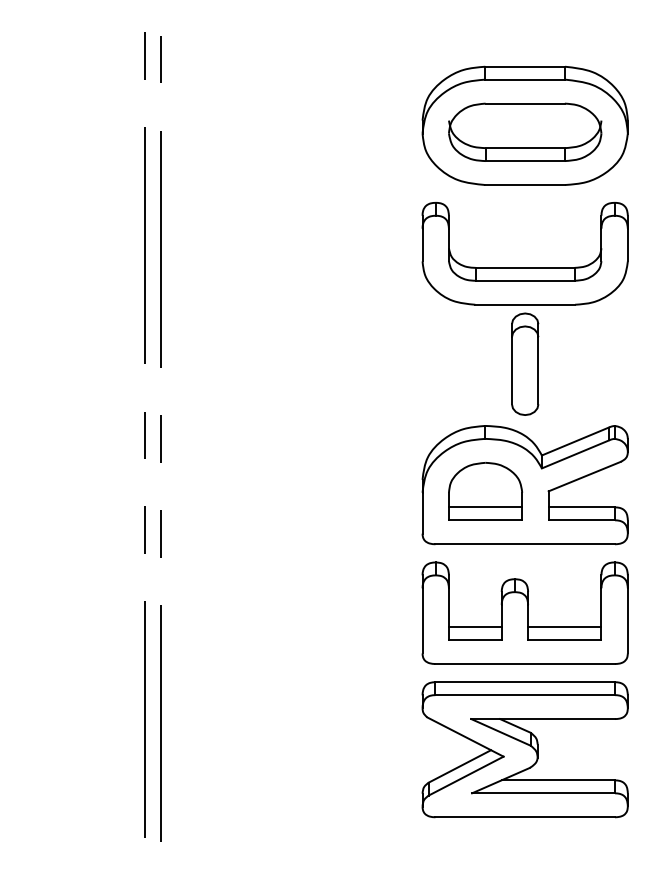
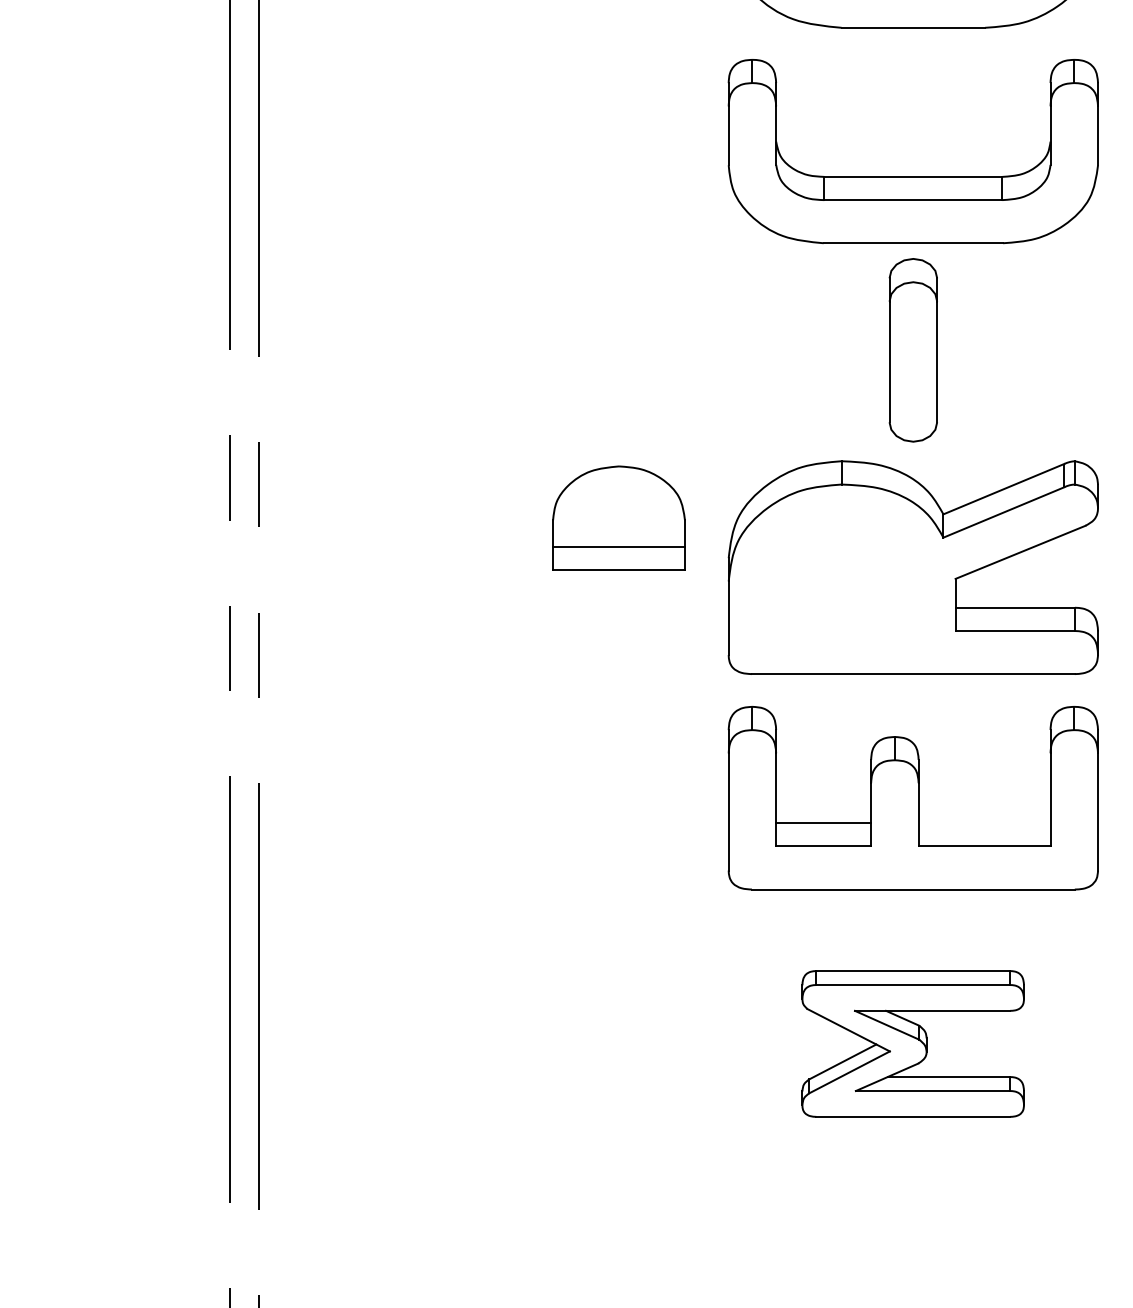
part: (485, 491) -> (618, 518), moved
line: (564, 627) -> (984, 823), removed
part: (524, 749) -> (912, 1043), size x0.6

